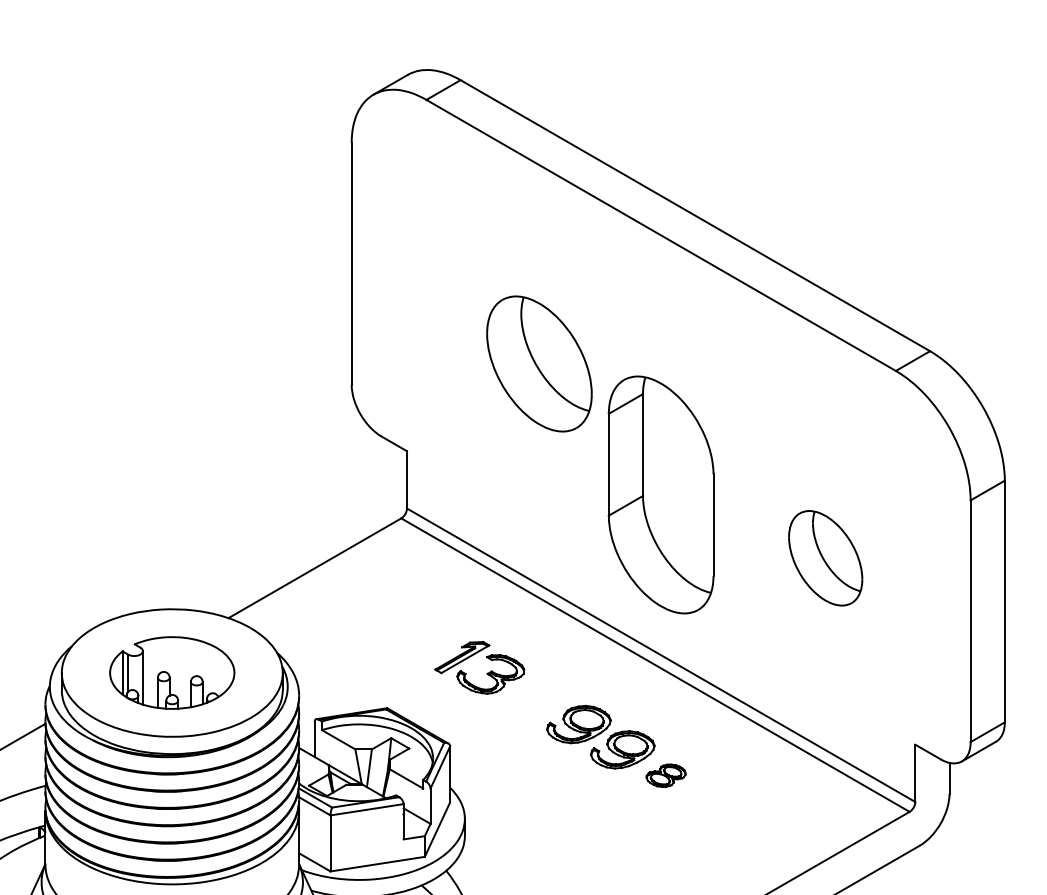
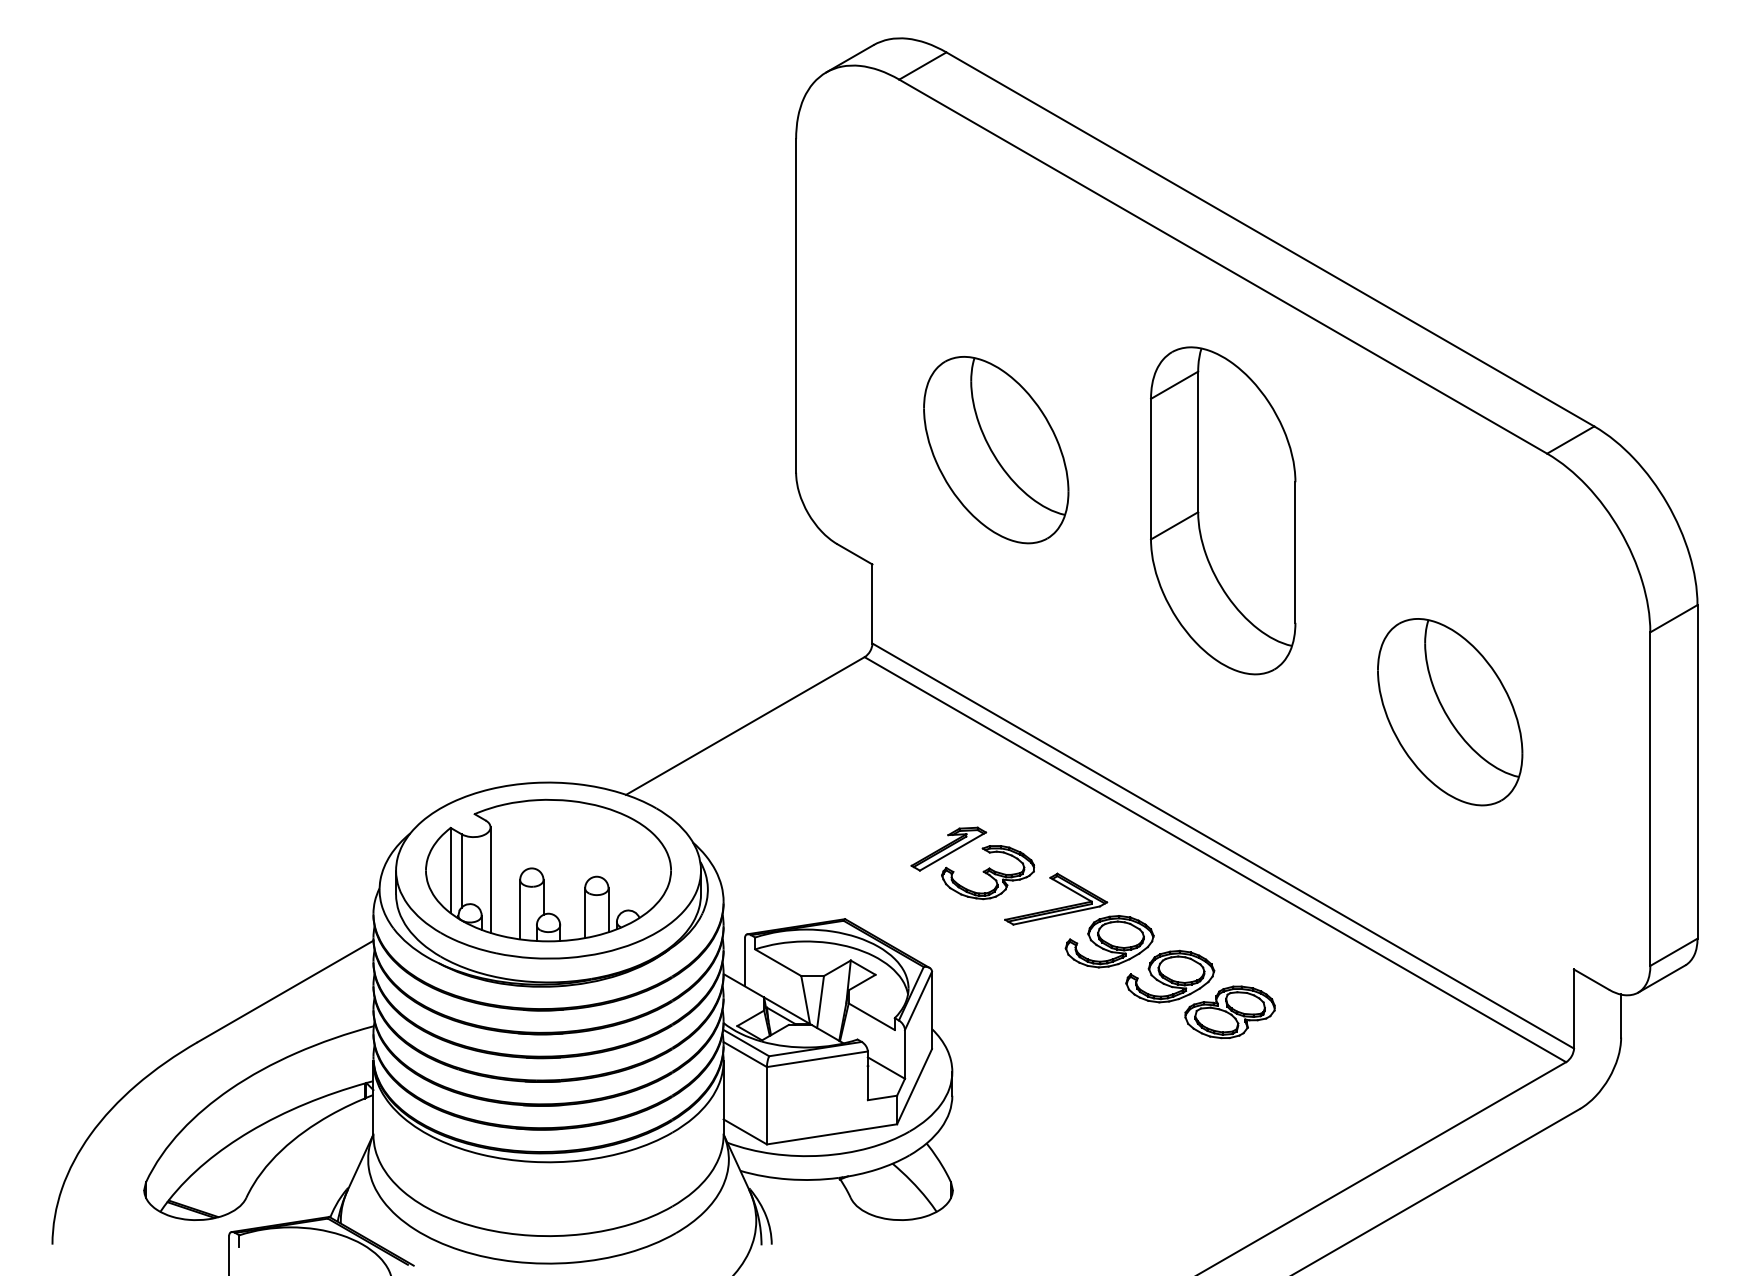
part: (539, 364) -> (996, 450), moved
part: (661, 494) -> (1223, 510), moved
part: (825, 558) -> (1450, 712), size x1.43
part: (172, 672) -> (548, 870), size x1.43
part: (541, 699) -> (1058, 907), added
part: (665, 775) -> (1229, 1012), size x1.67

